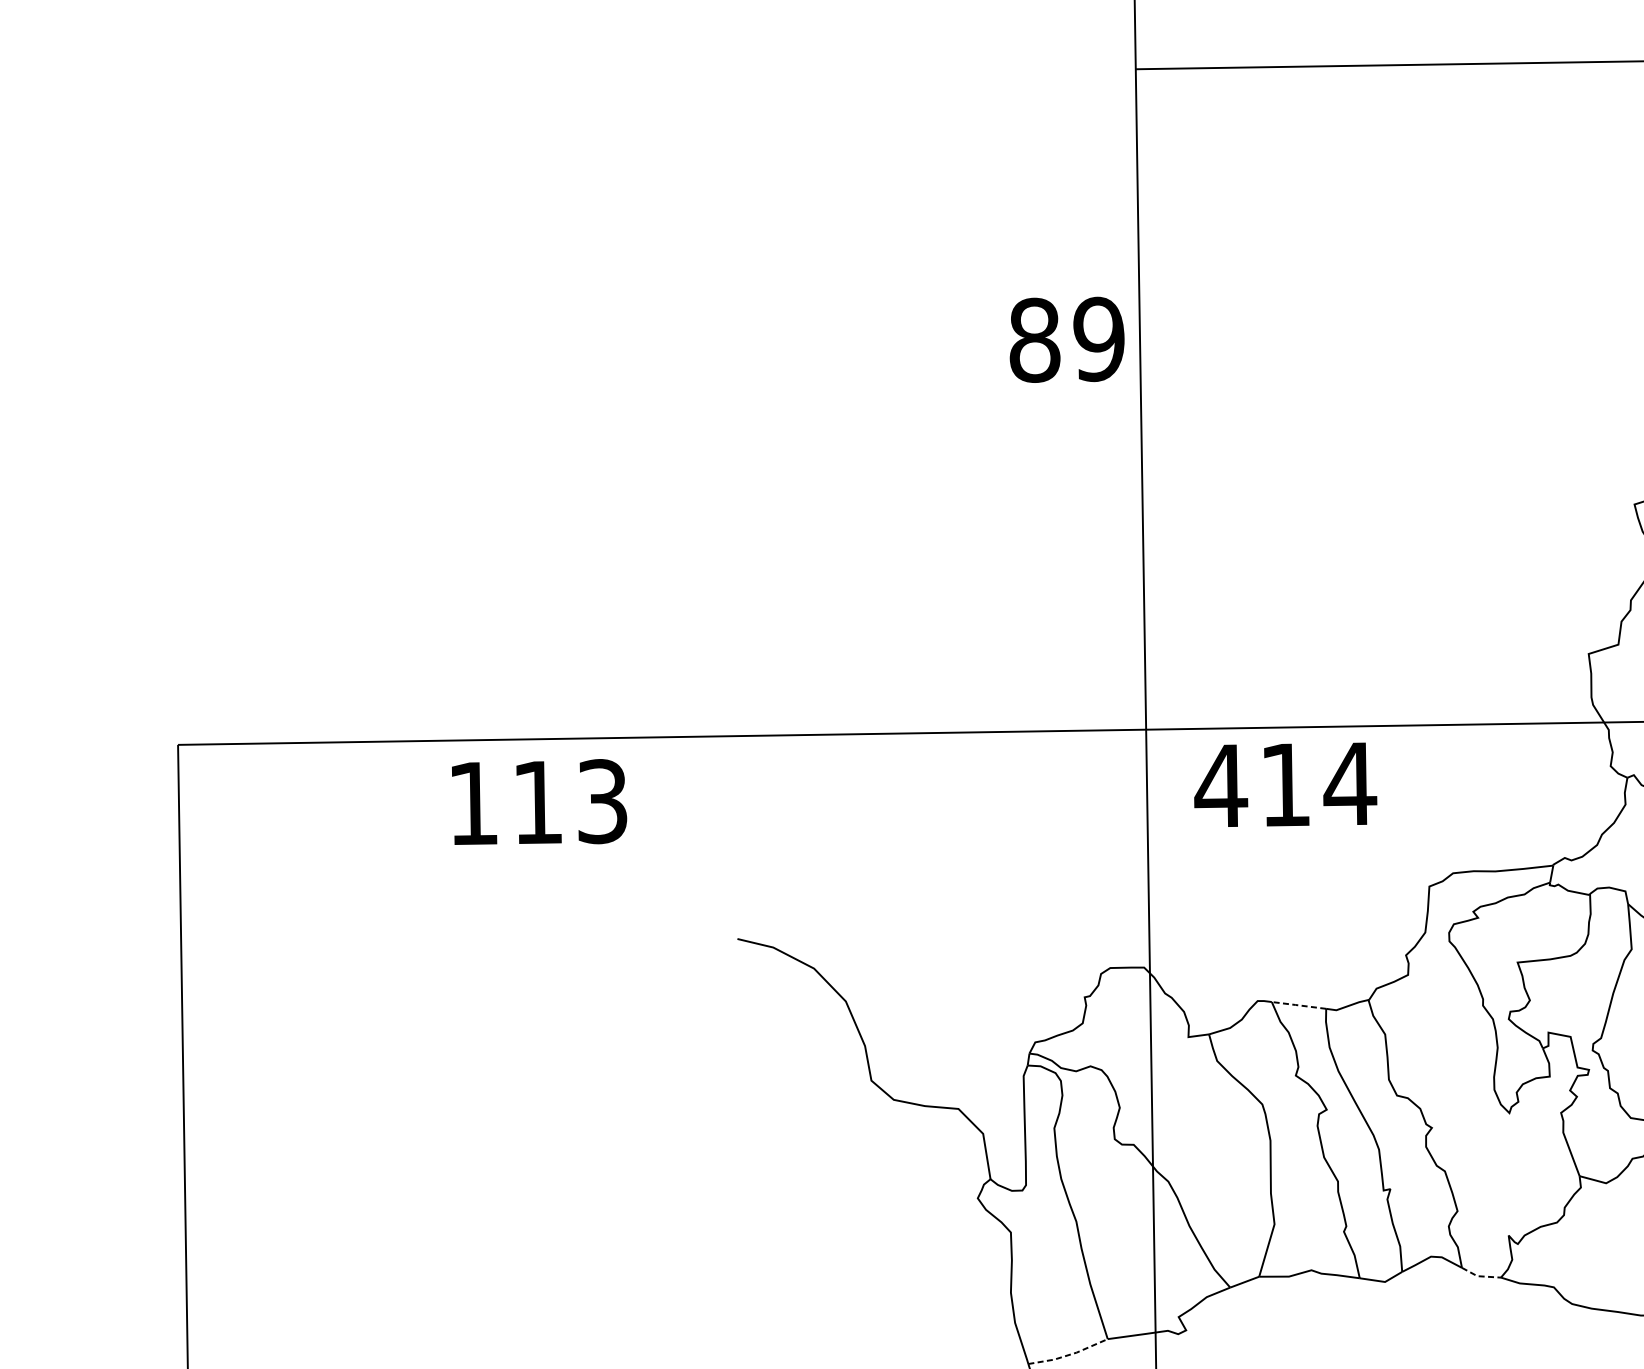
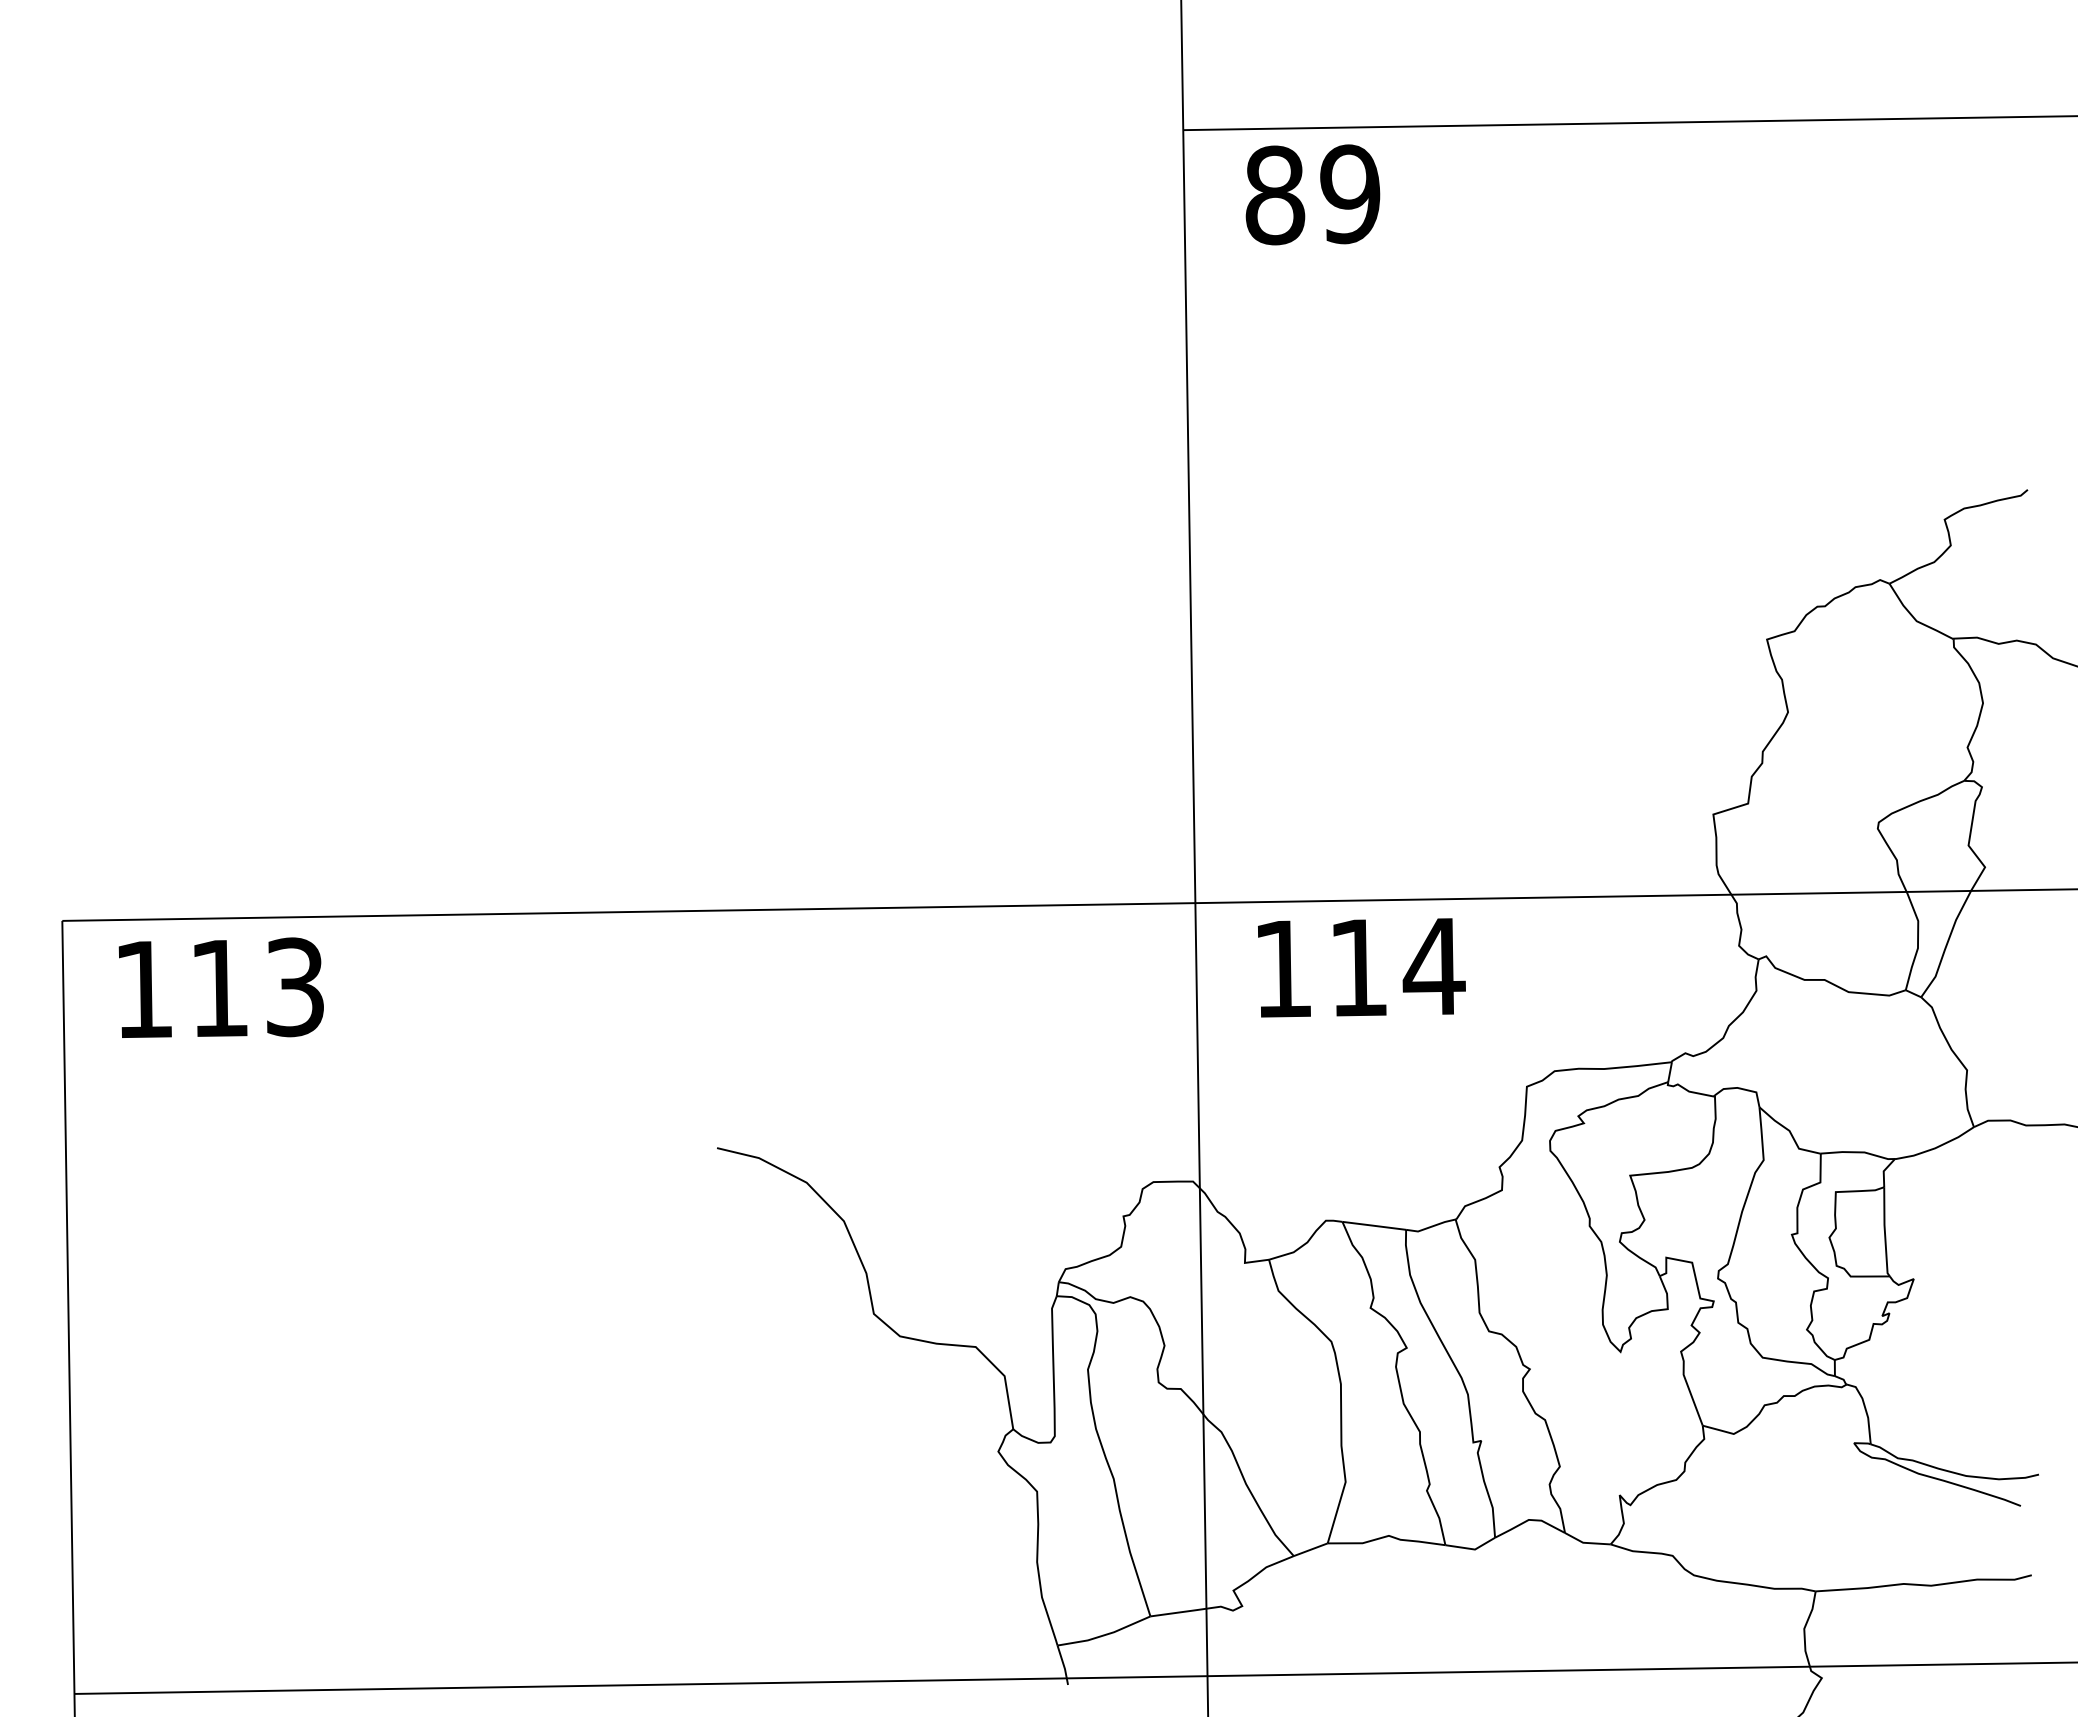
text: (1066, 339) -> (1312, 194), moved
text: (1220, 785) -> (1282, 968), 414 -> 114
text: (538, 801) -> (220, 987), moved
line: (1298, 1005) -> (1373, 1225), dashed -> solid
line: (1480, 1275) -> (1586, 1542), dashed -> solid
line: (1069, 1354) -> (1105, 1634), dashed -> solid

